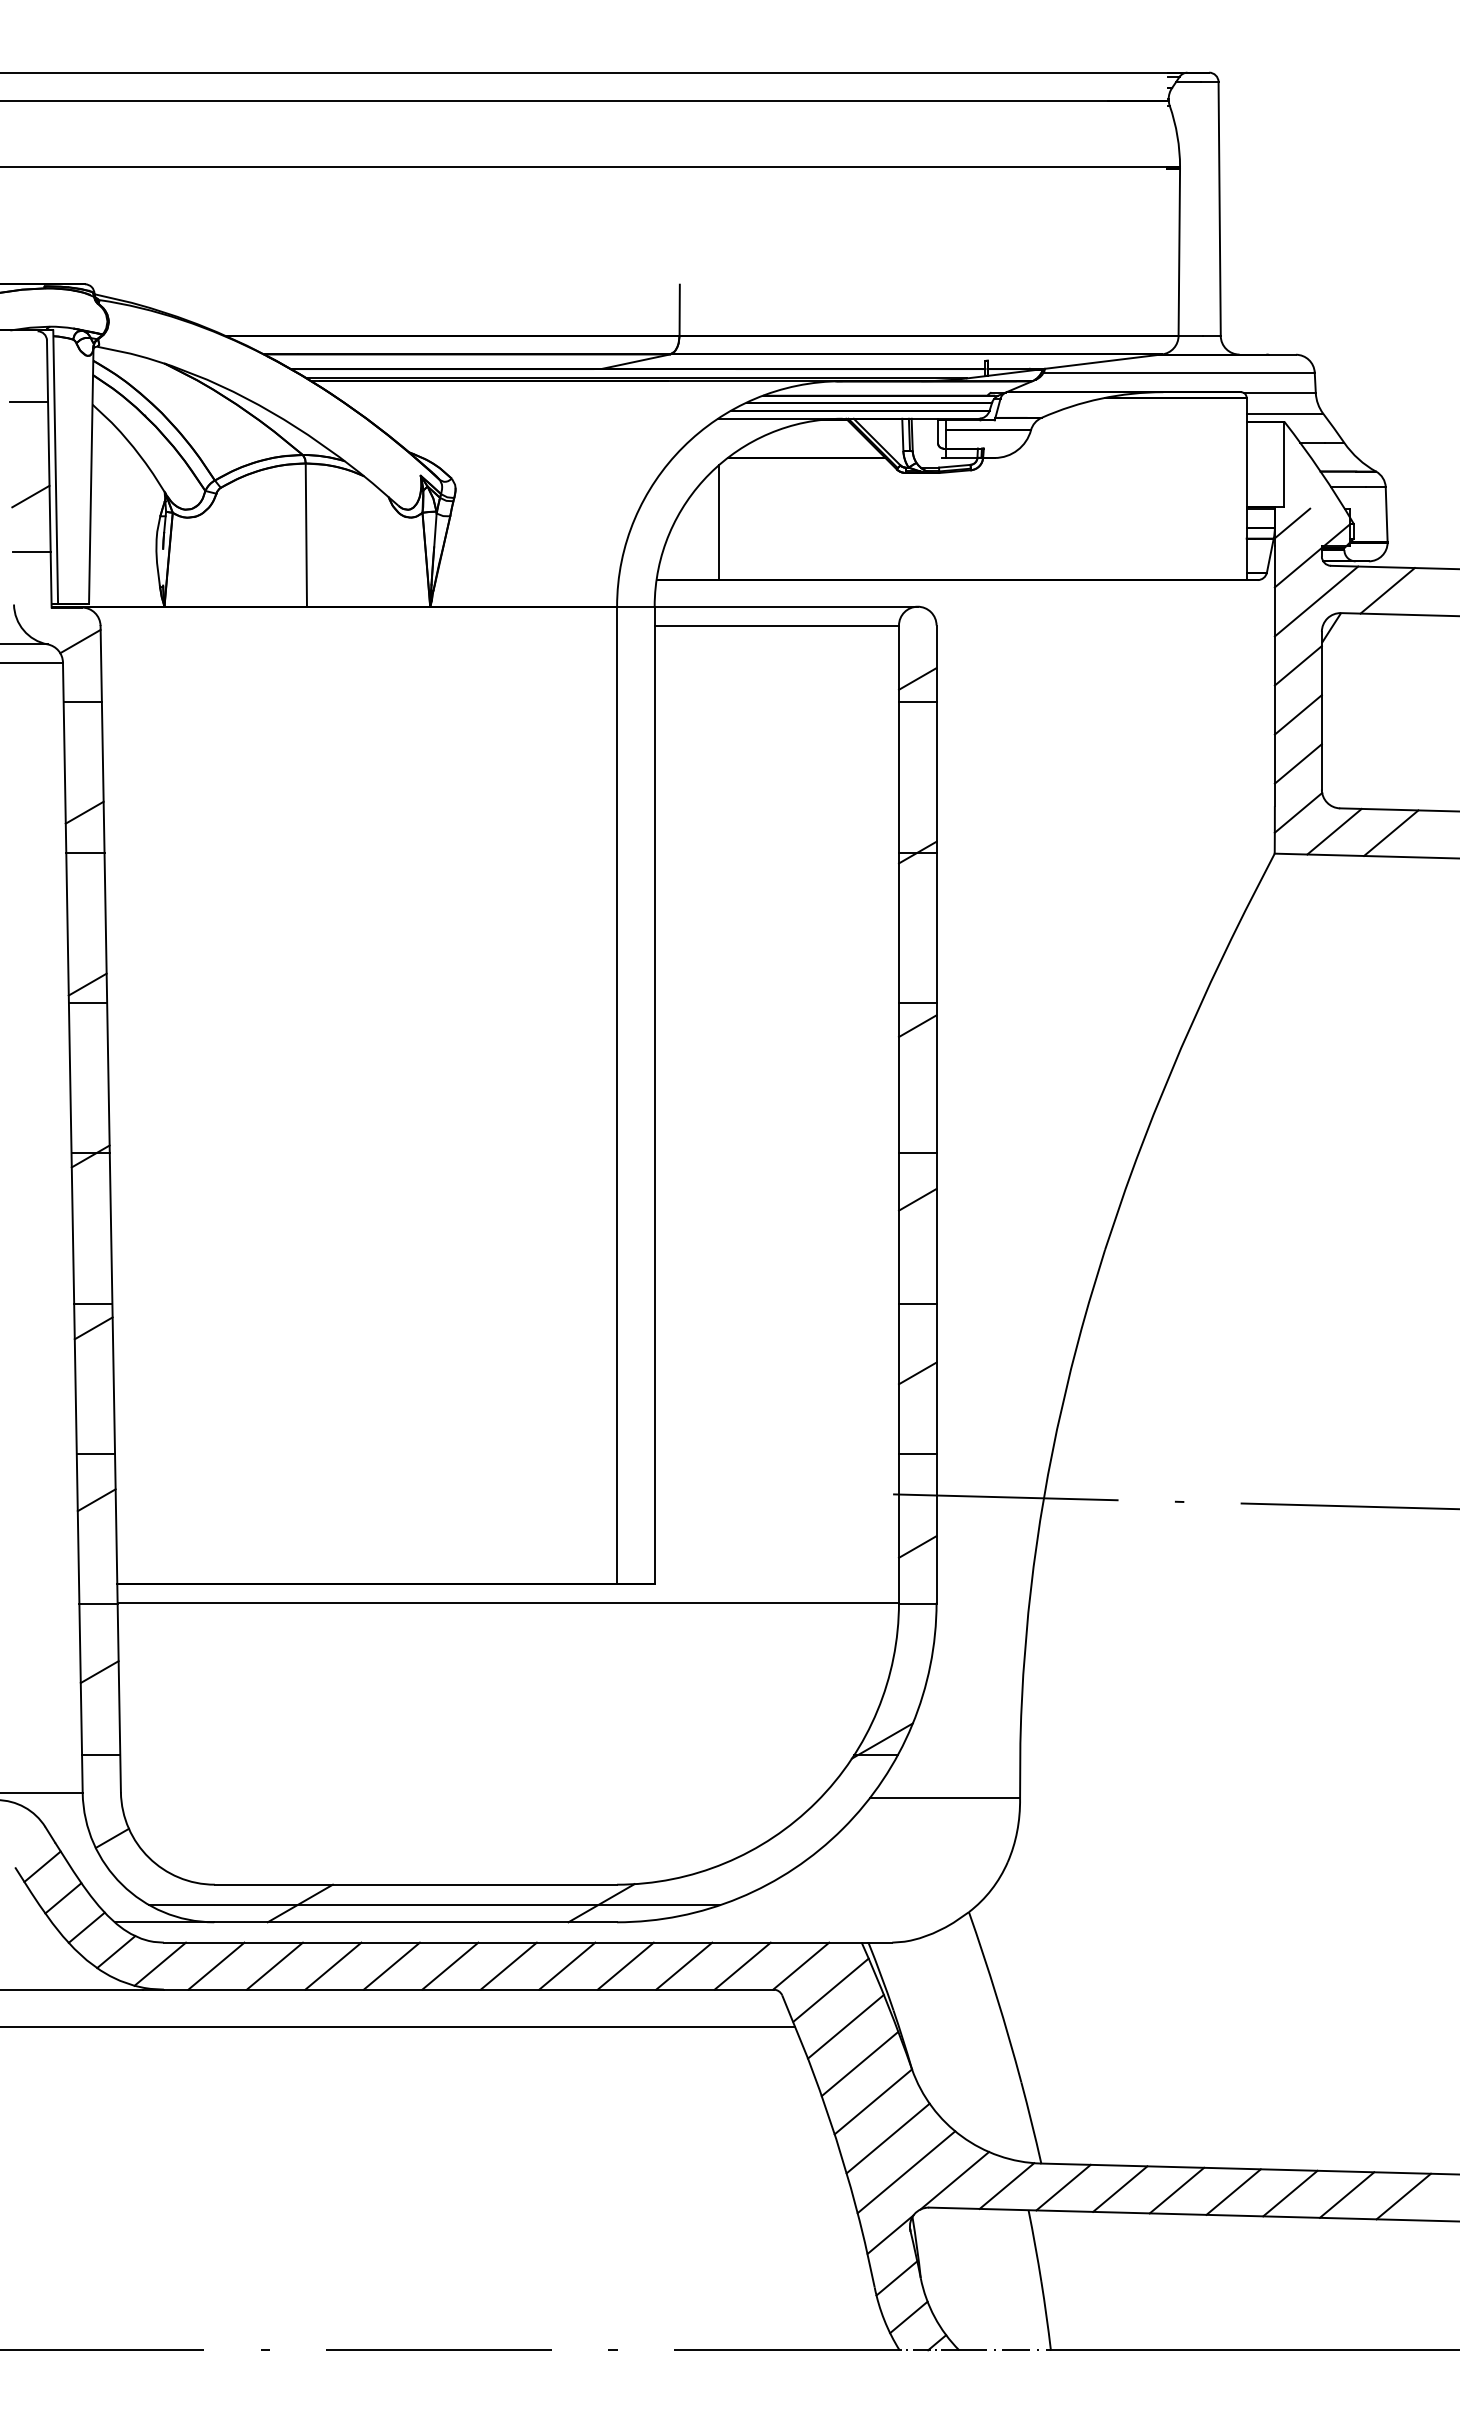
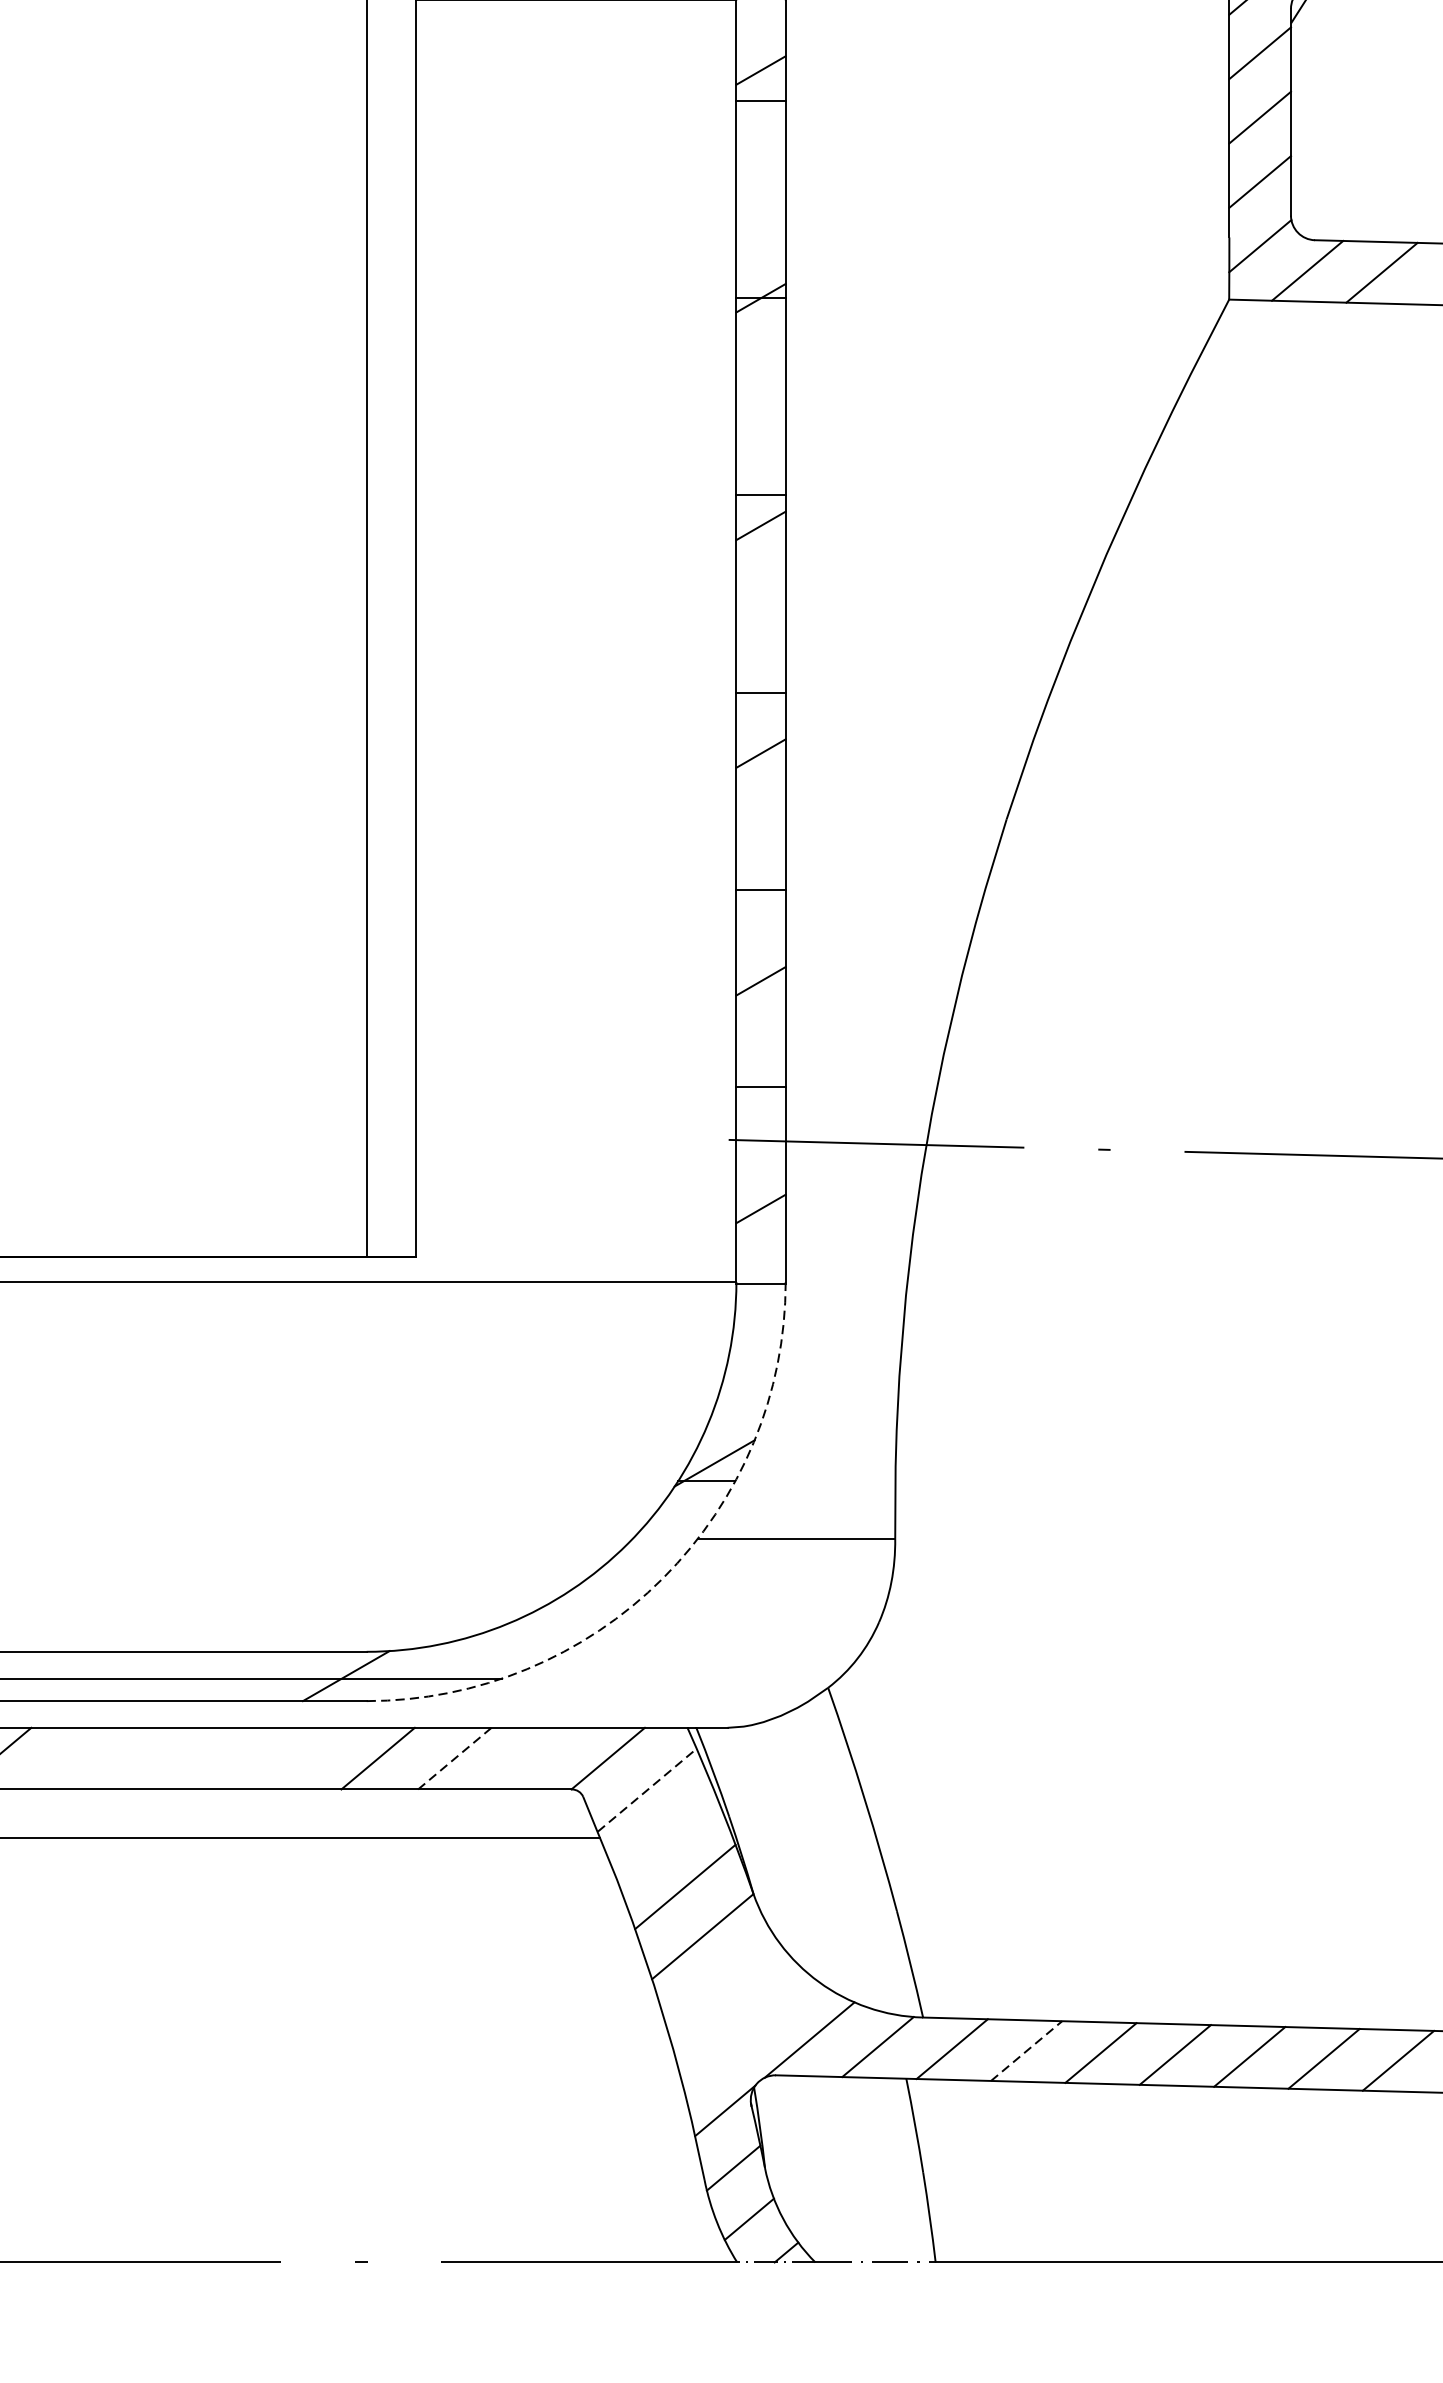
arc: (843, 1828) -> (663, 1578), solid -> dashed
line: (391, 1965) -> (70, 1757), removed
line: (450, 1965) -> (148, 1757), removed
line: (508, 1965) -> (224, 1757), removed
line: (567, 1965) -> (301, 1757), removed
line: (742, 1965) -> (531, 1757), removed
line: (684, 1966) -> (455, 1759), solid -> dashed
line: (831, 1989) -> (647, 1789), solid -> dashed
line: (845, 2026) -> (666, 1837), removed
line: (887, 2138) -> (721, 1984), removed
line: (906, 2172) -> (746, 2029), removed
line: (1120, 2188) -> (1026, 2050), solid -> dashed

